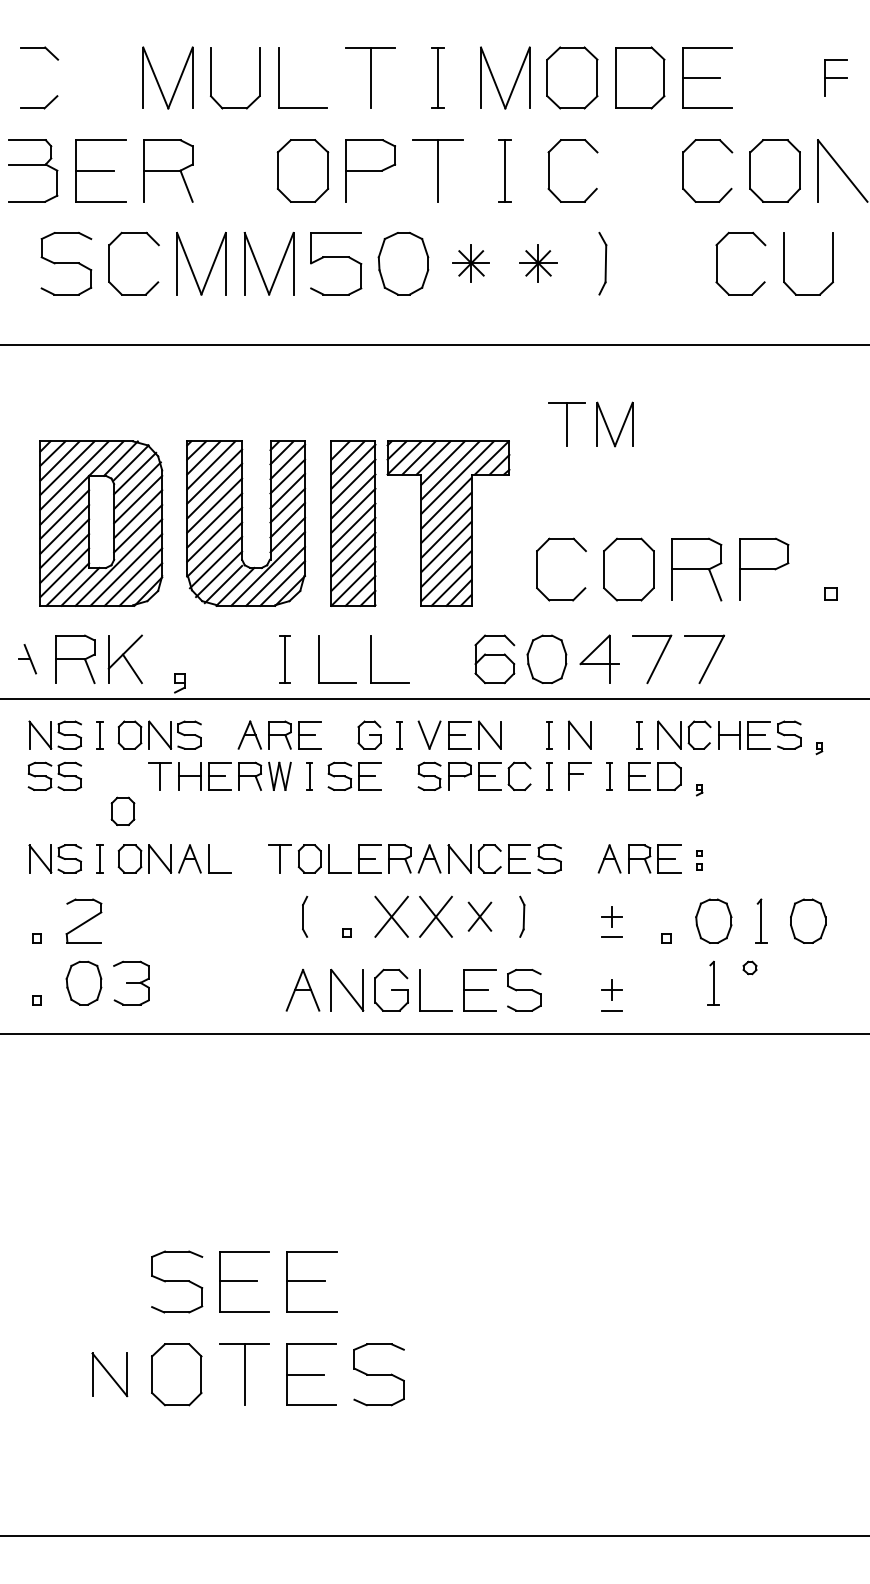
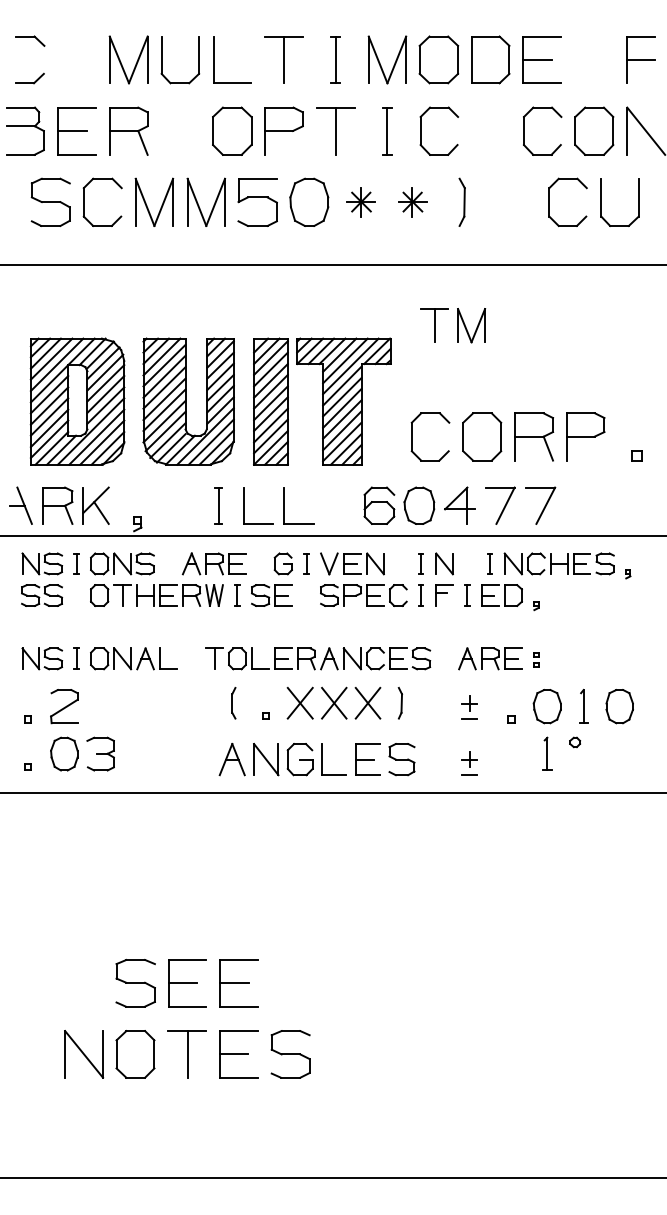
part: (836, 77) -> (641, 59), size x1.67
part: (27, 658) -> (20, 505), size x1.67
part: (122, 810) -> (99, 594), moved
part: (479, 916) -> (367, 702), size x1.43
part: (109, 1374) -> (83, 1054), size x1.43

